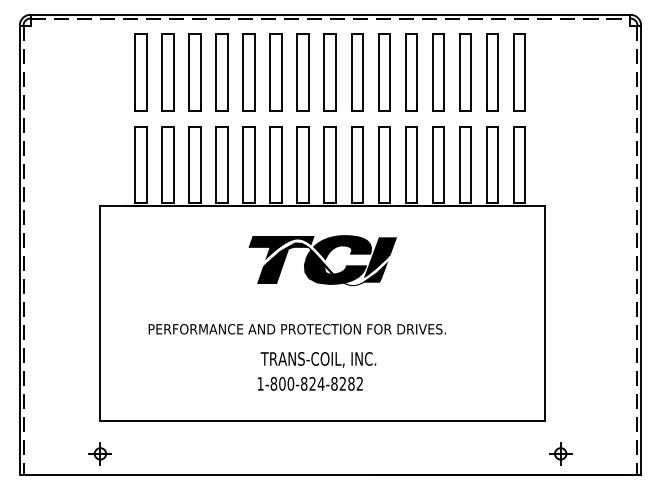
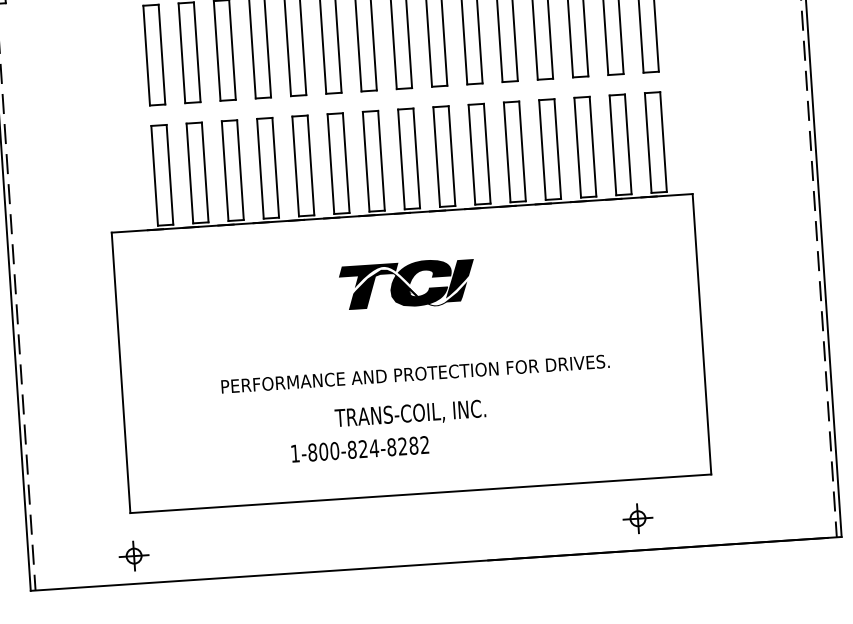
part: (322, 260) -> (407, 284), size x0.7
text: (296, 329) -> (414, 374), moved
text: (309, 383) -> (359, 448), moved
part: (560, 453) -> (637, 518), moved

